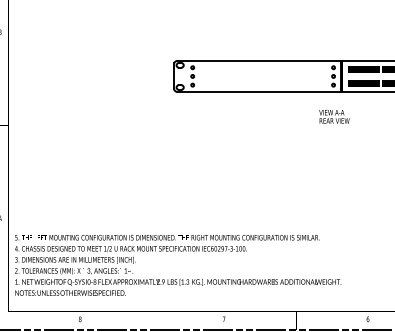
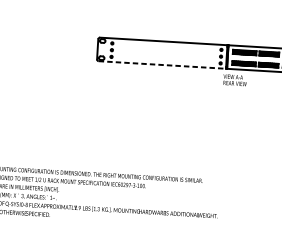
line: (259, 91) -> (162, 64), solid -> dashed
text: (334, 116) -> (235, 80), moved

